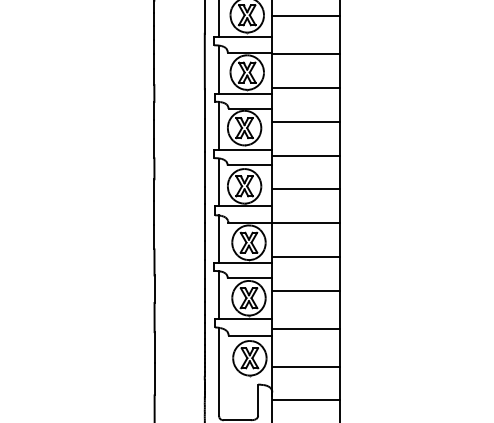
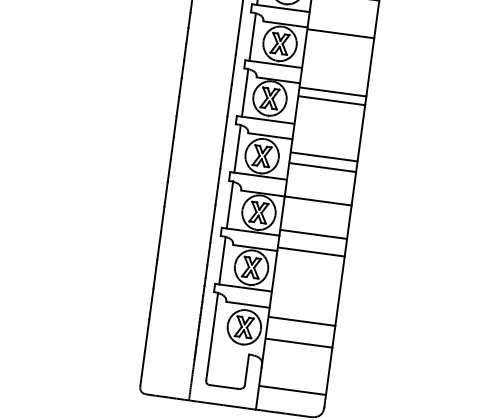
line: (305, 88) -> (332, 92), moved
line: (305, 155) -> (323, 156), moved
line: (305, 290) -> (310, 251), moved
line: (305, 328) -> (301, 321), moved
line: (305, 400) -> (291, 390), moved

